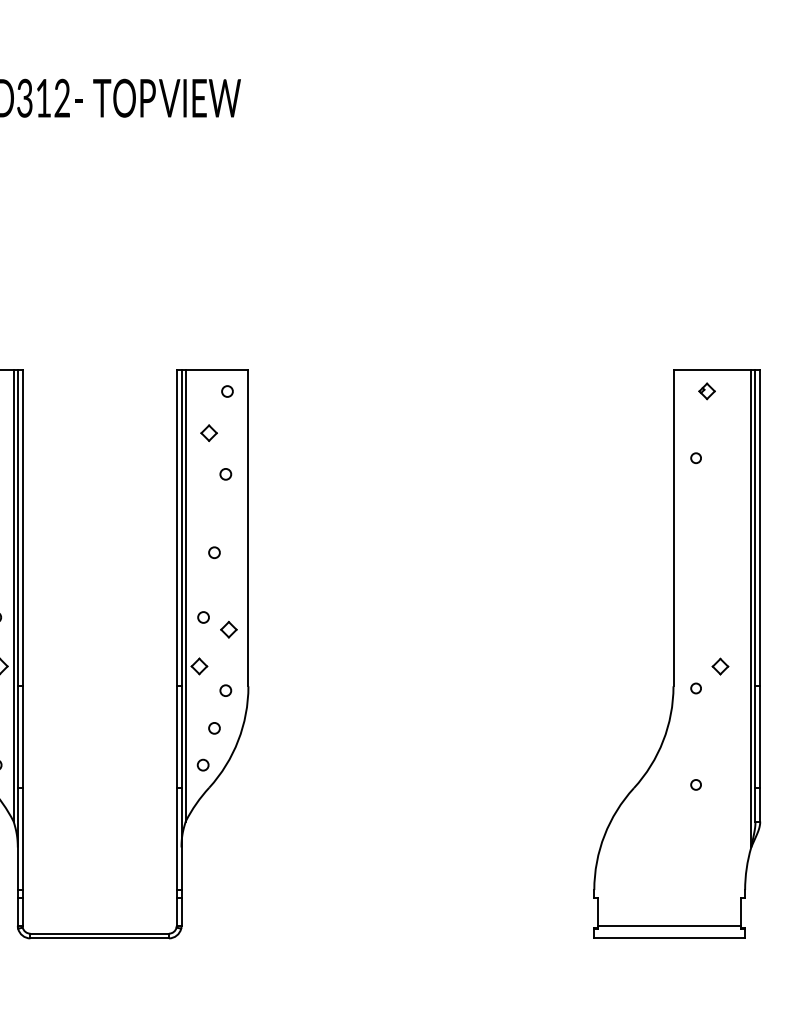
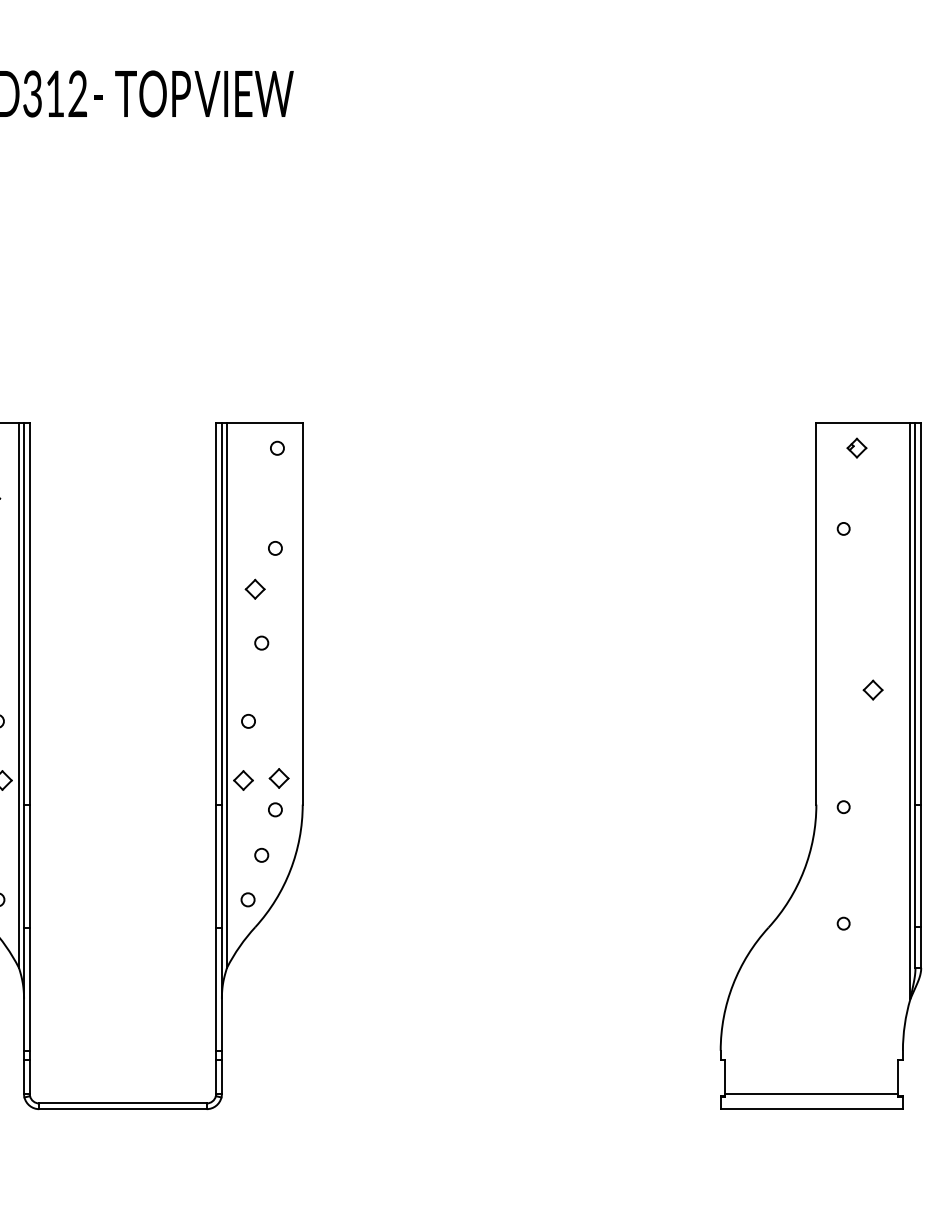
part: (208, 432) -> (254, 588), moved
part: (228, 629) -> (278, 778), moved
part: (720, 666) -> (873, 689), moved

